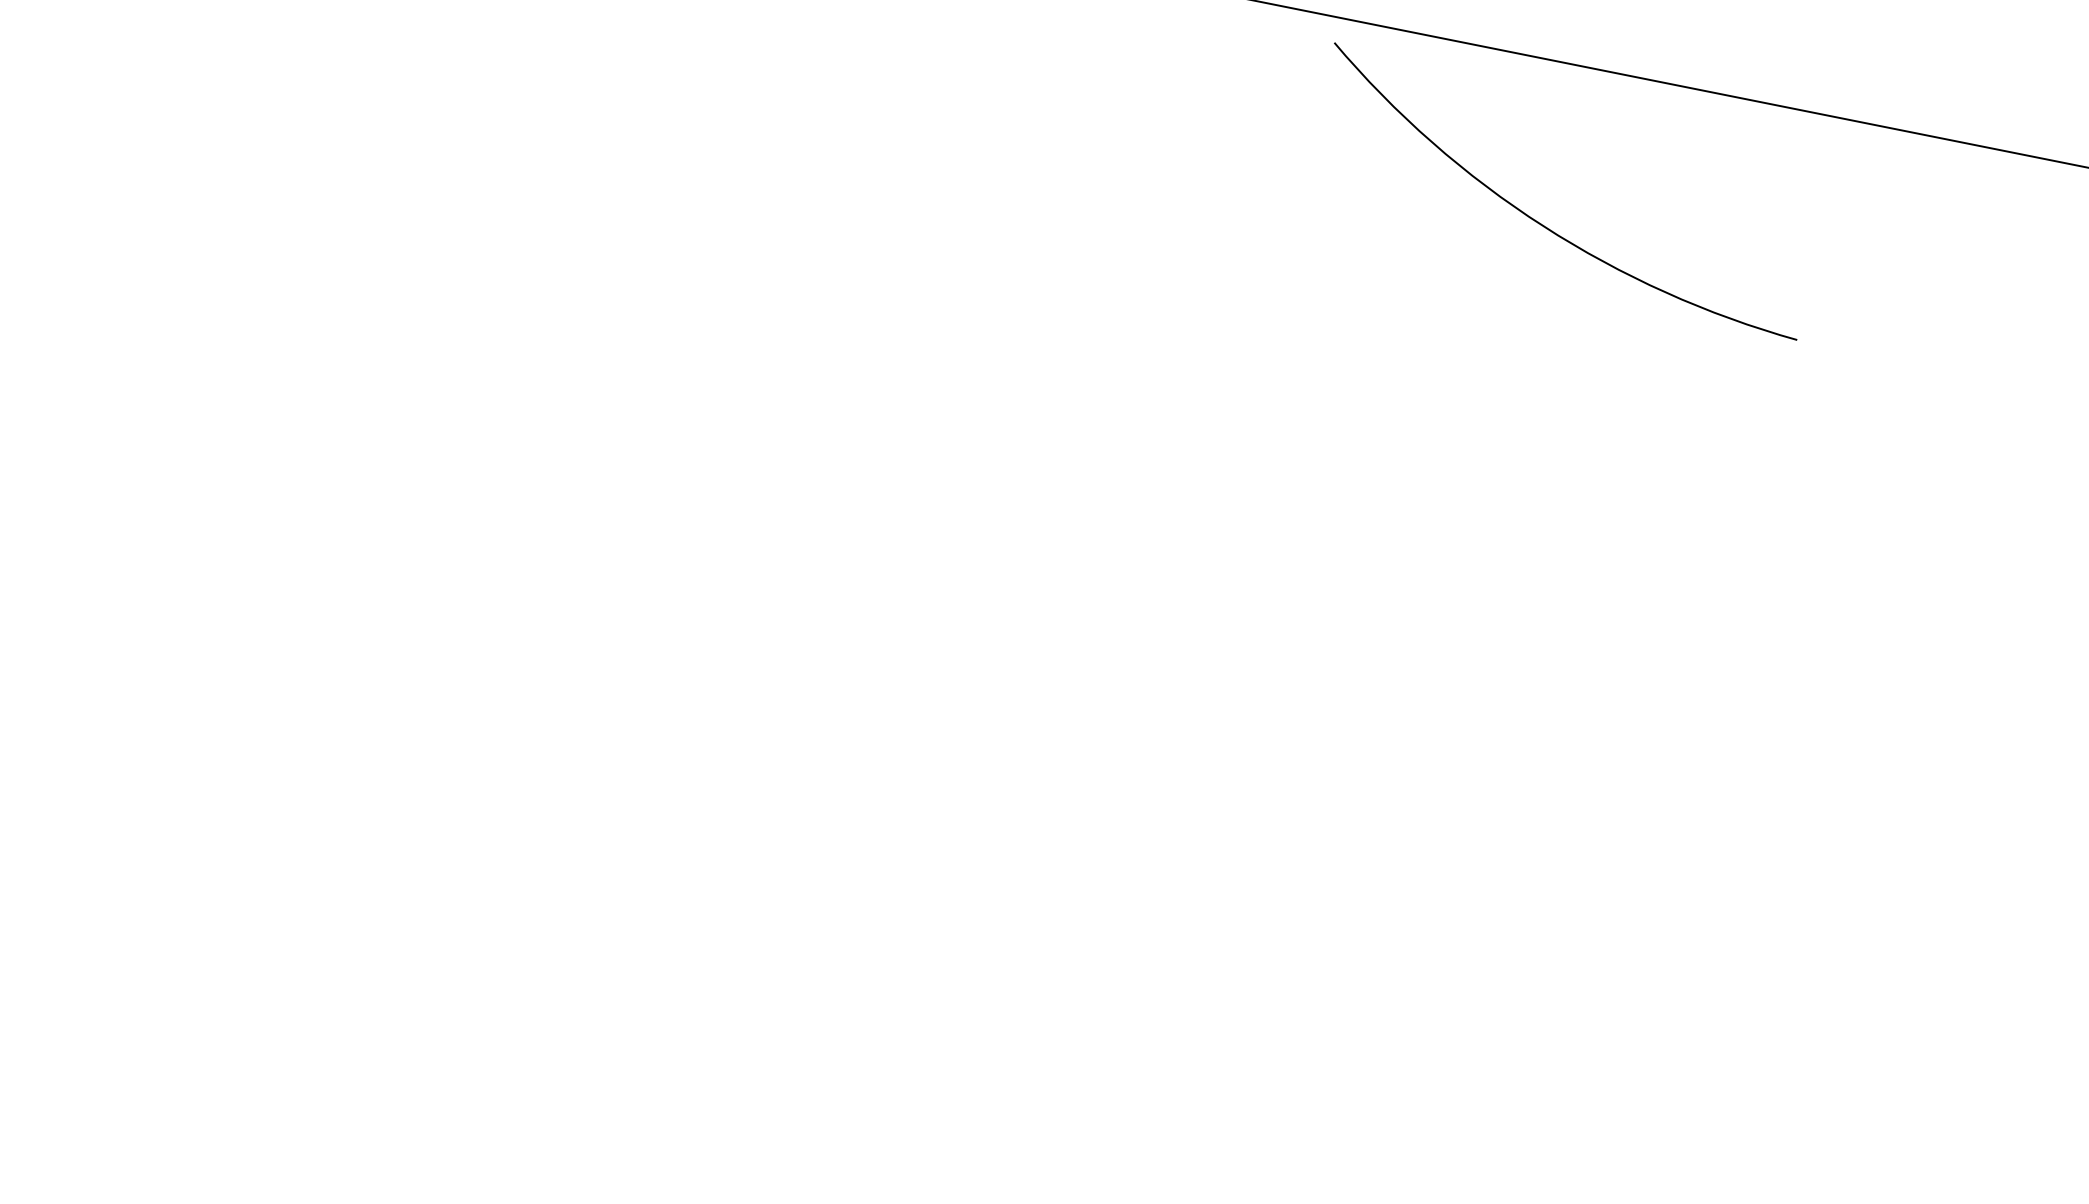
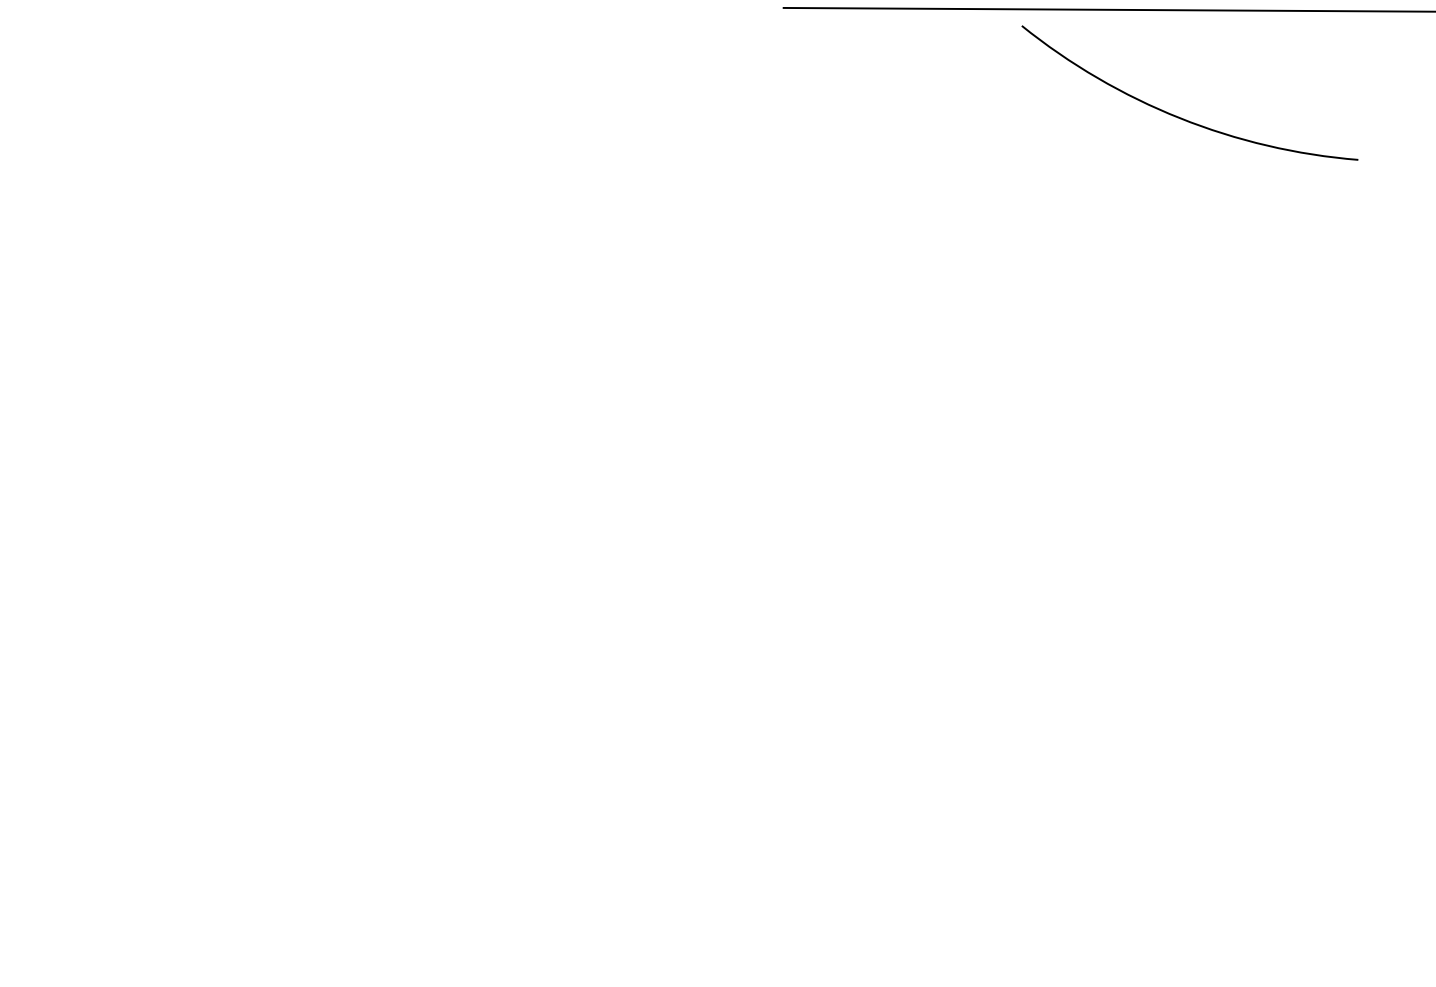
arc: (1543, 223) -> (1179, 116), moved

